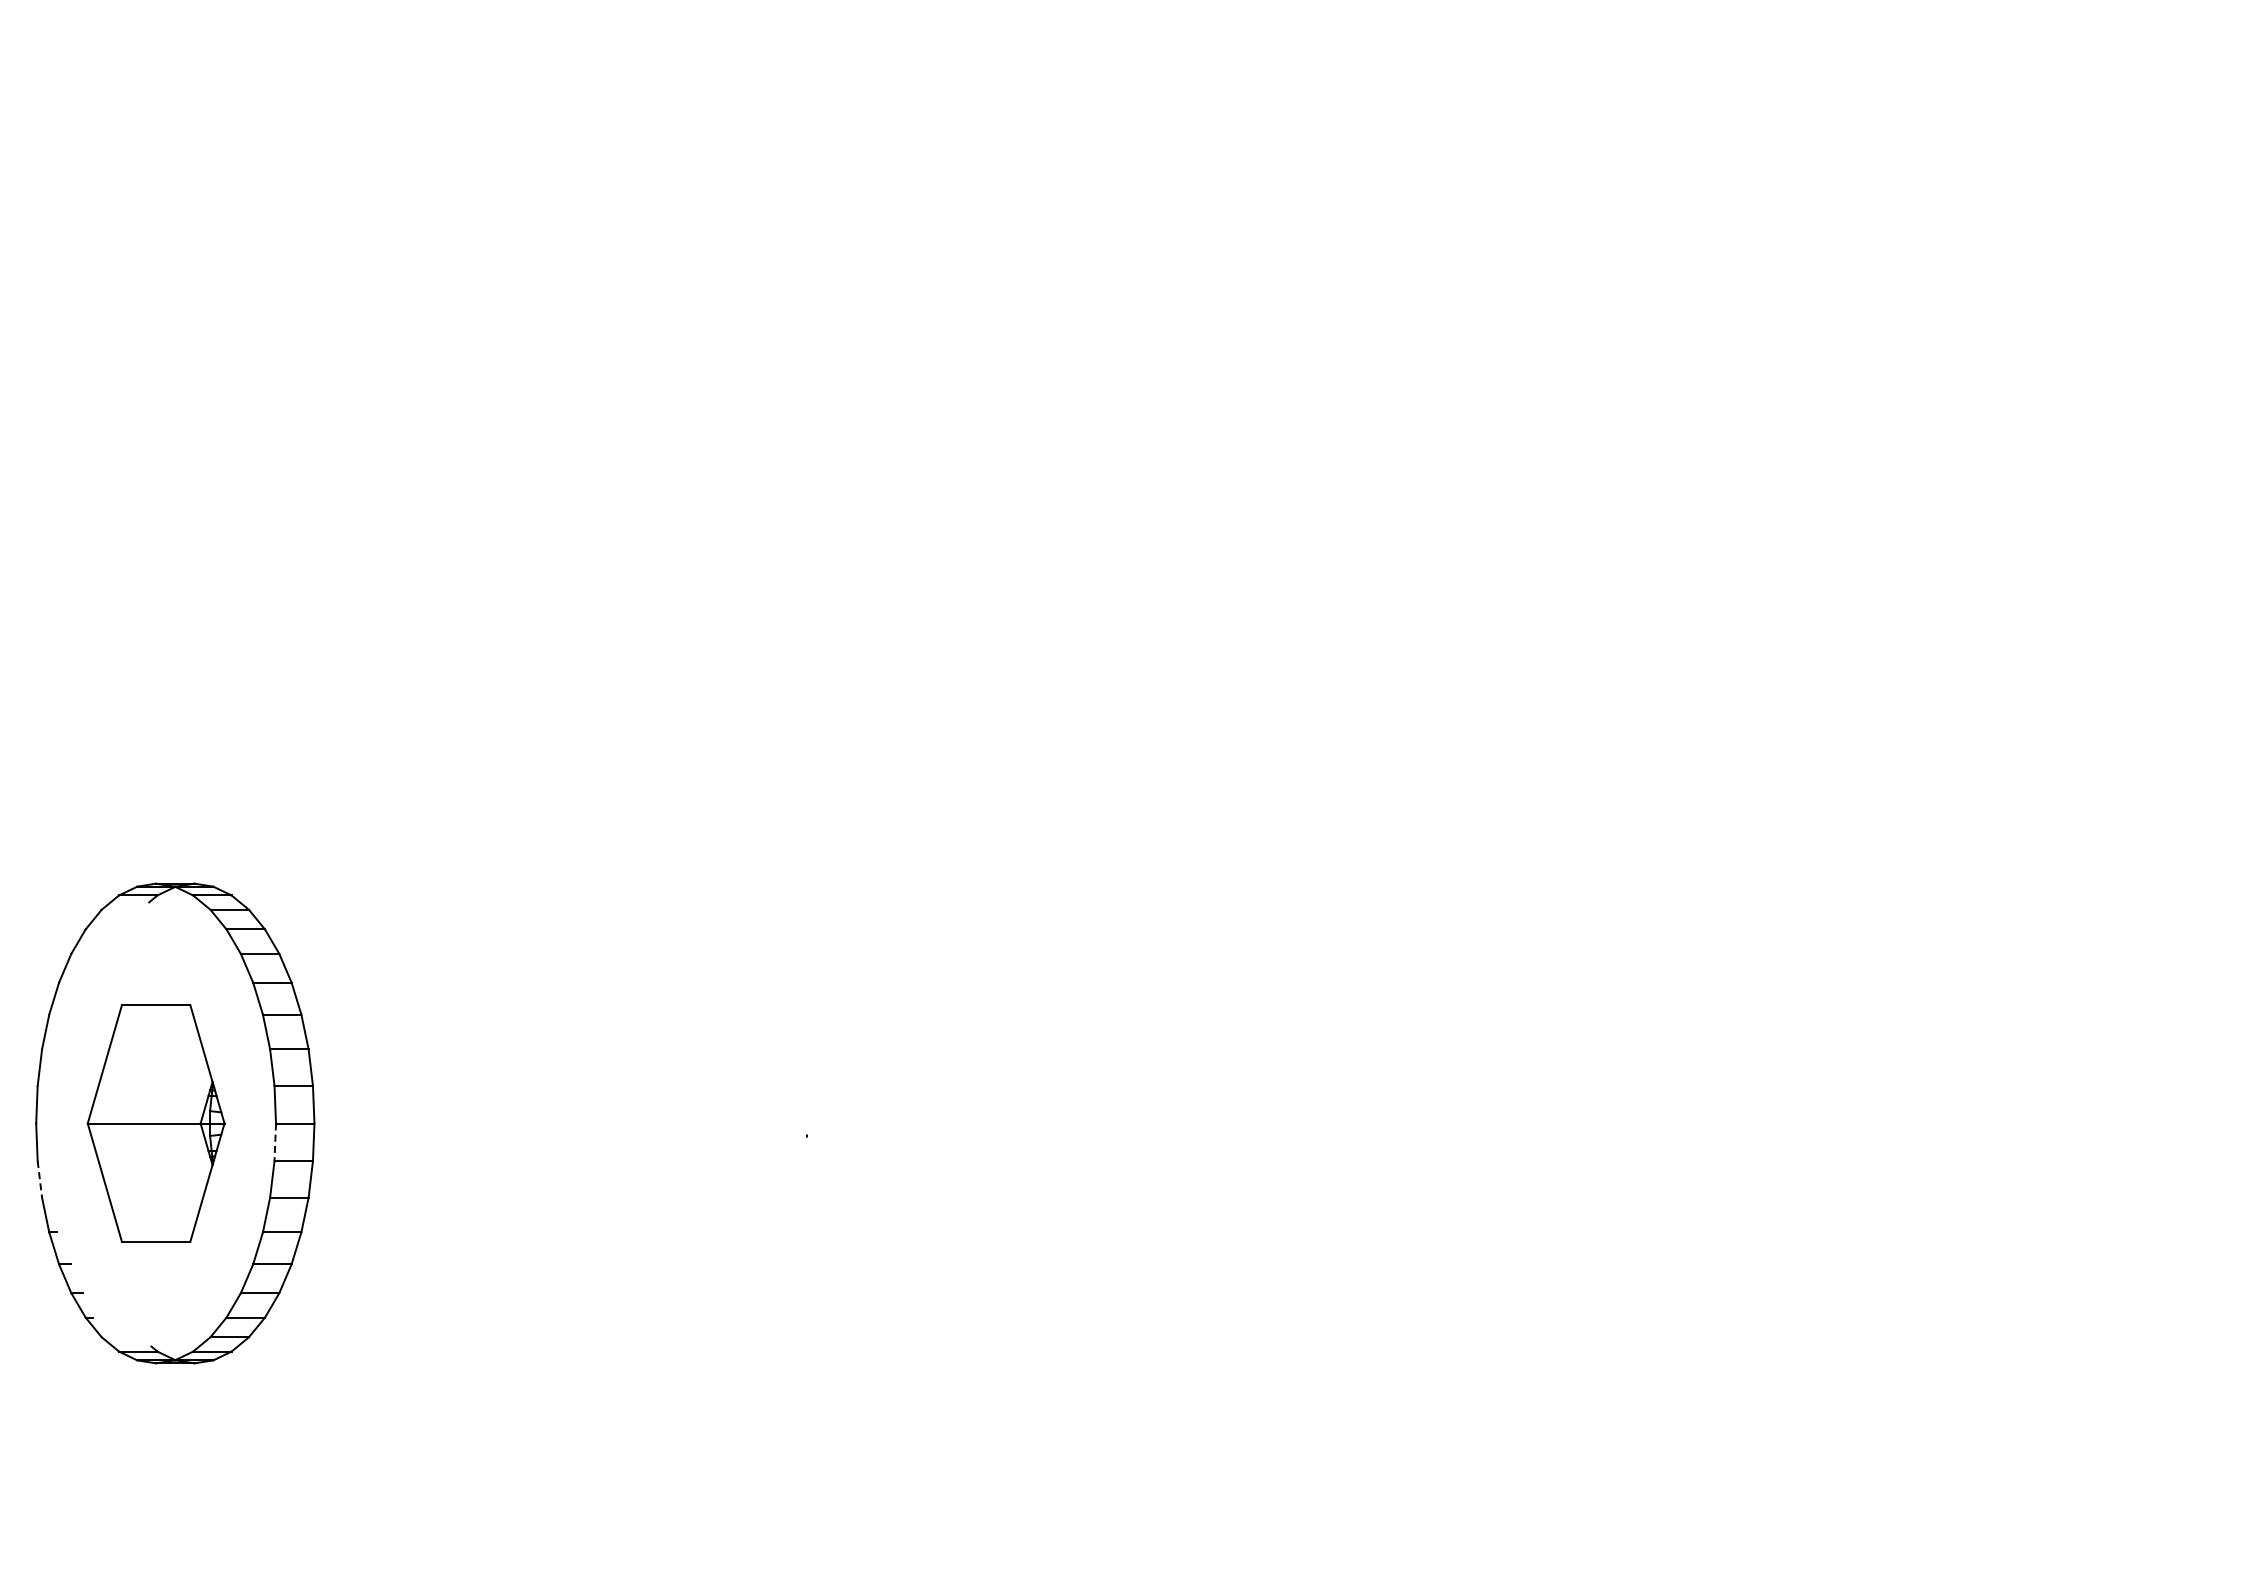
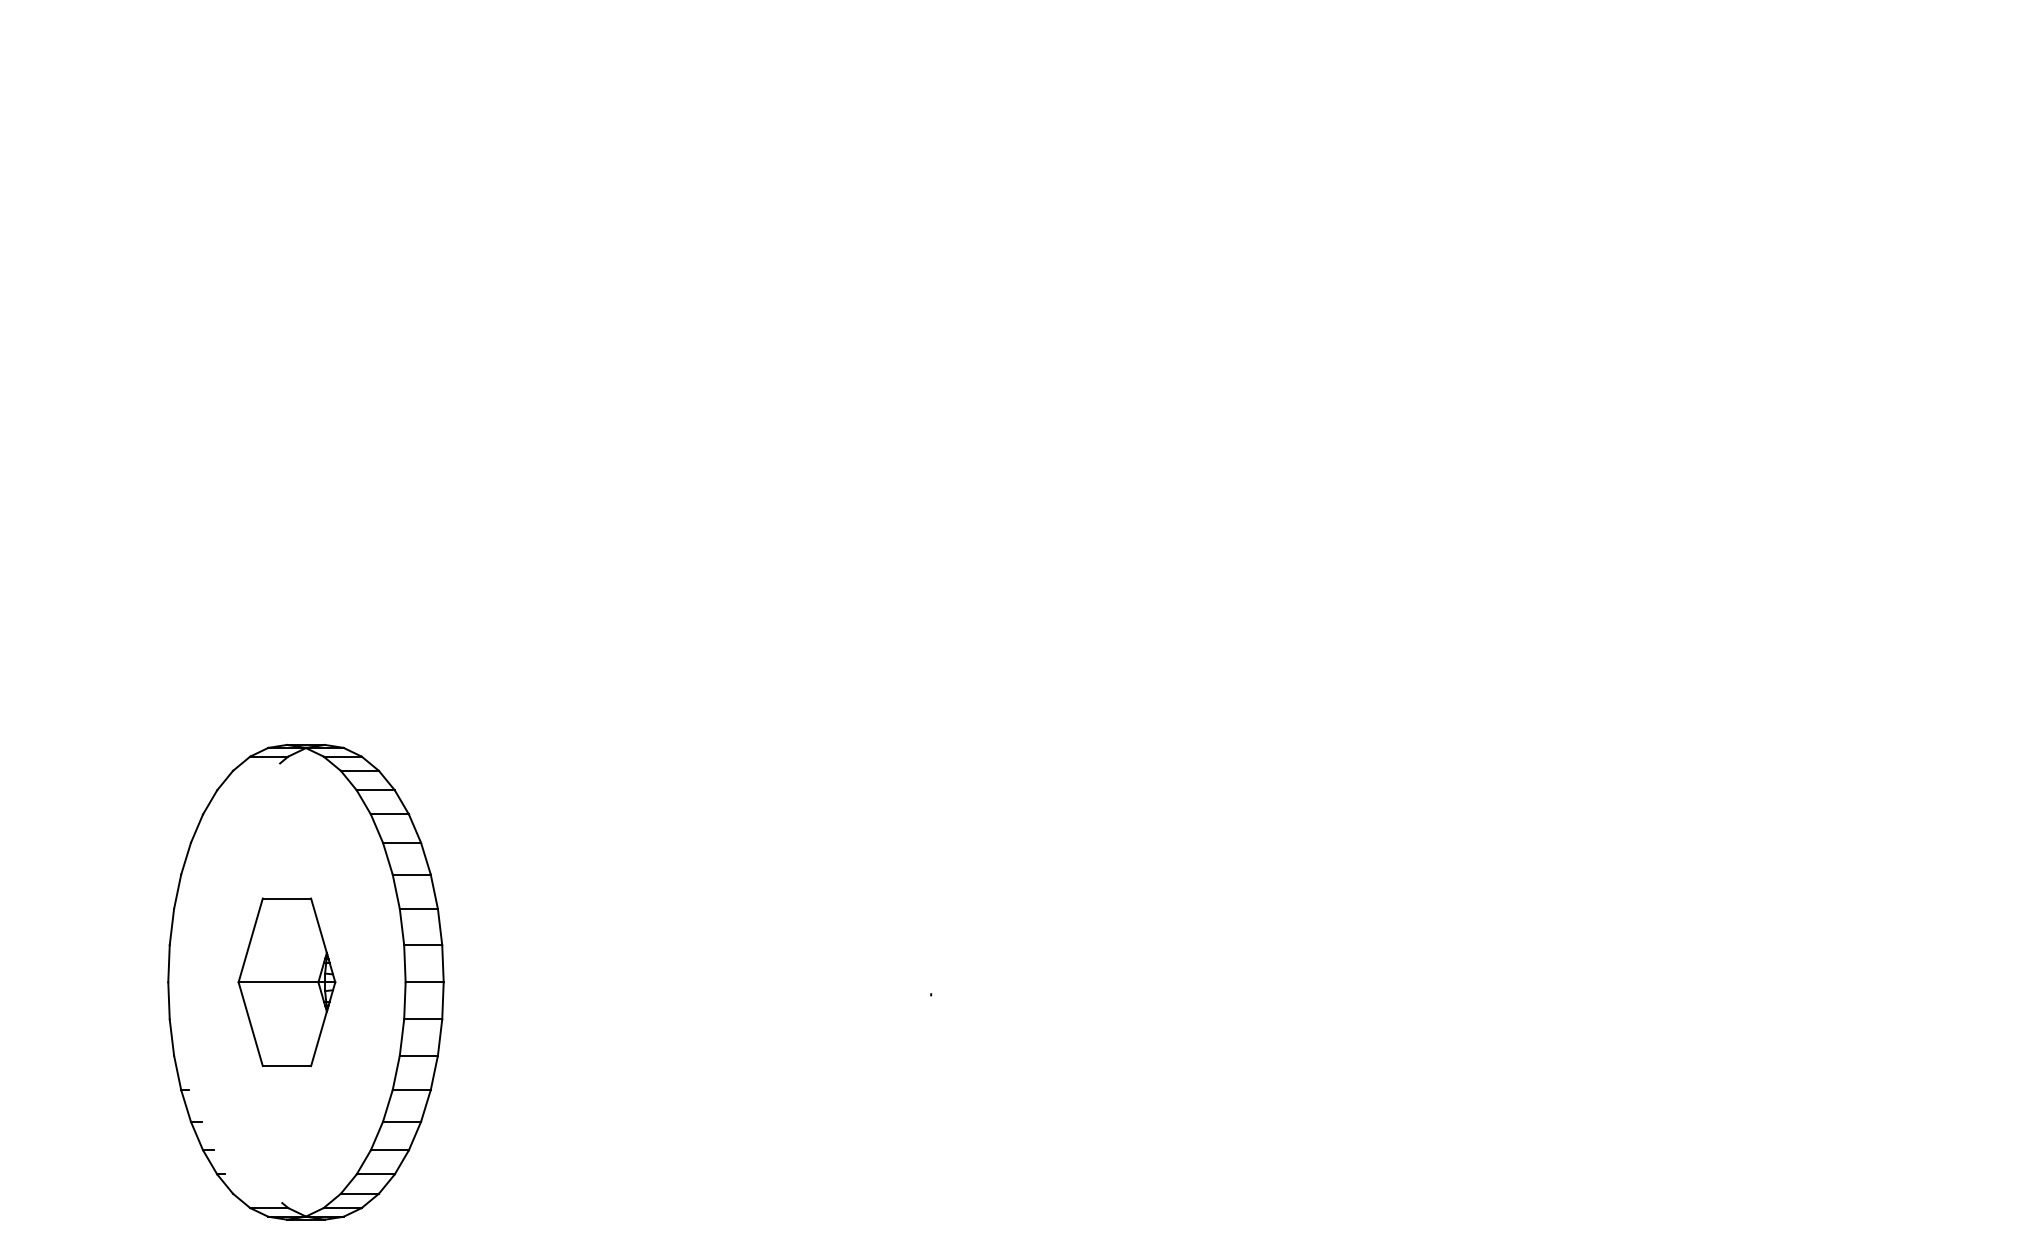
part: (155, 1123) -> (286, 982), size x0.71
line: (275, 1142) -> (405, 1001), dashed -> solid
line: (39, 1179) -> (171, 1037), dashed -> solid

